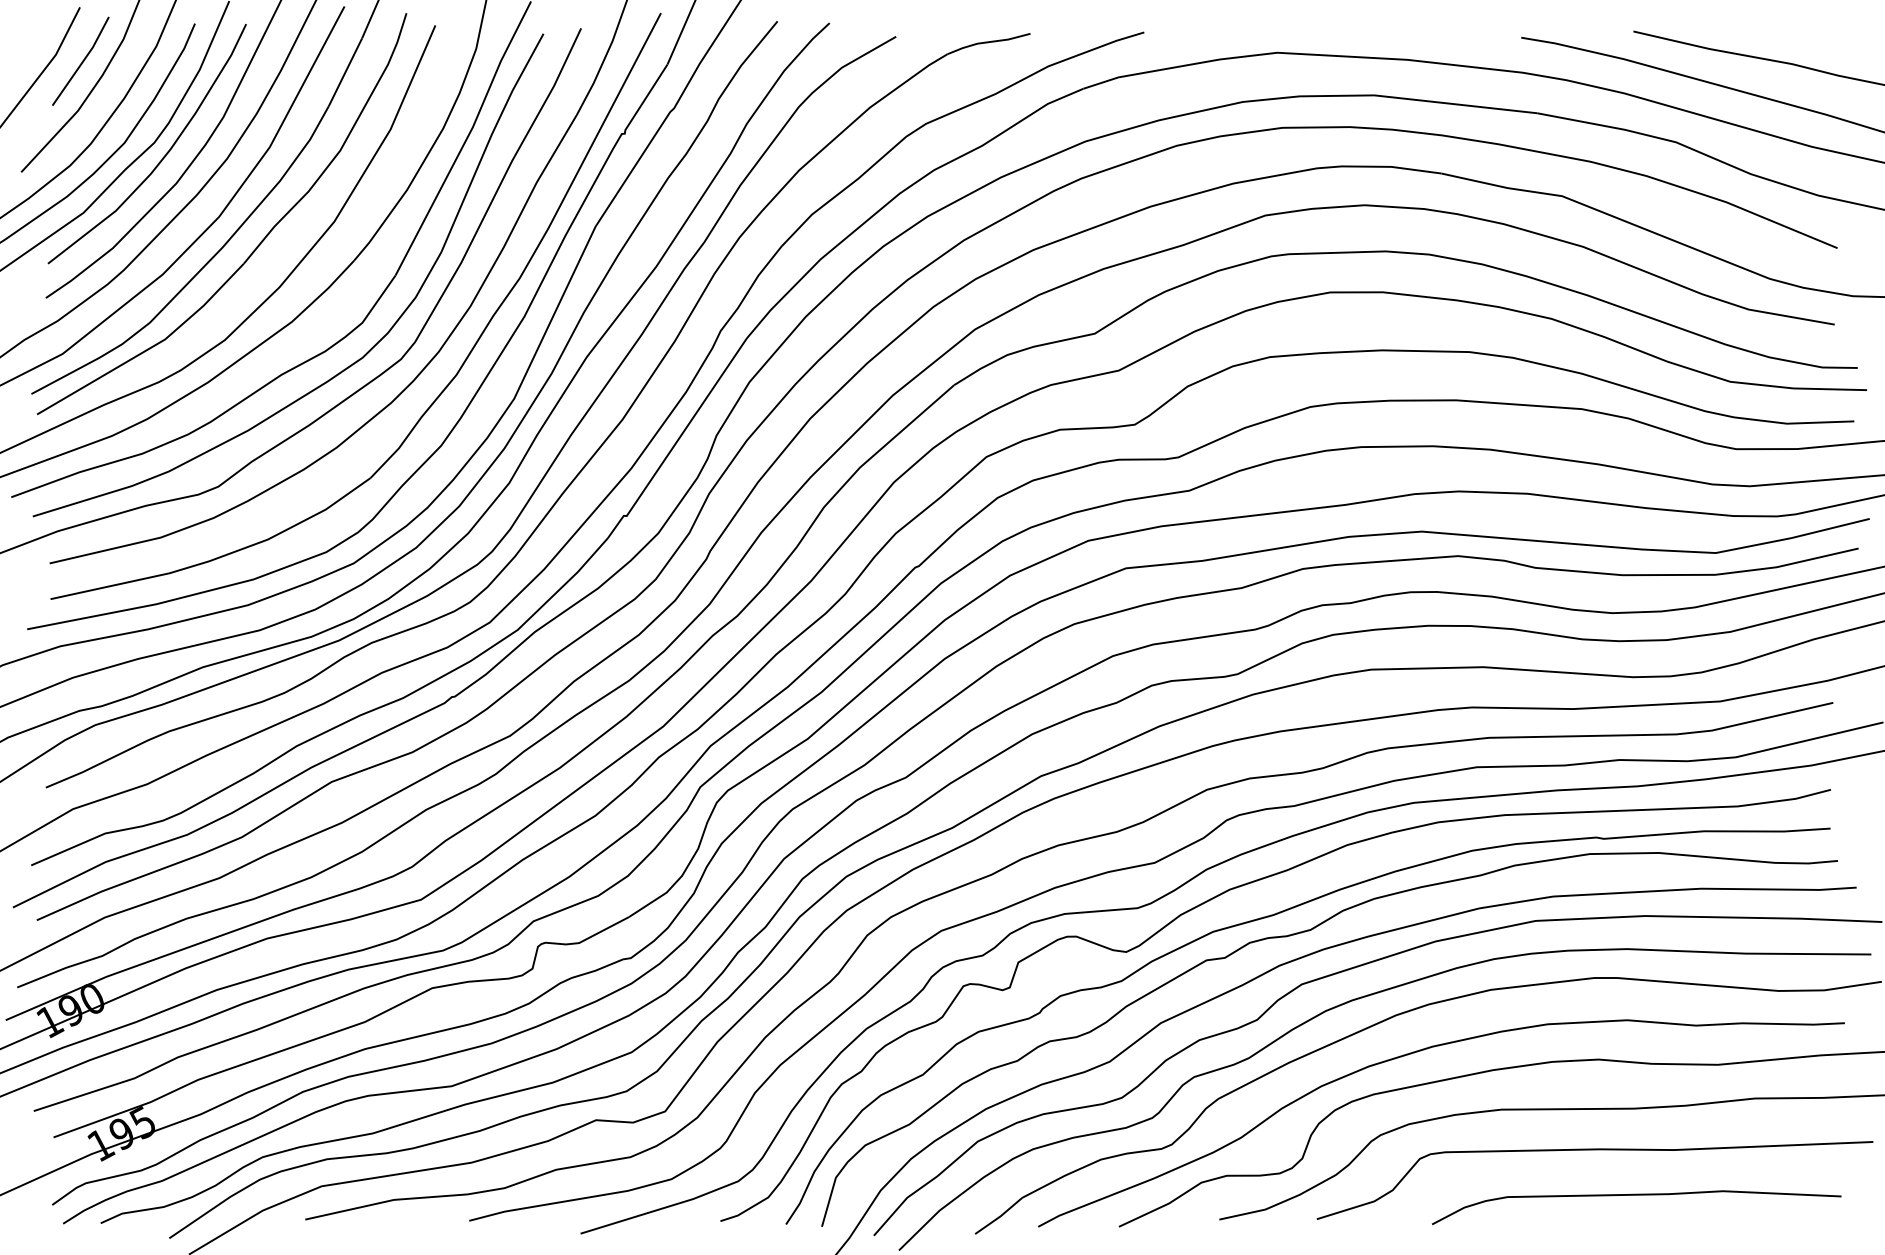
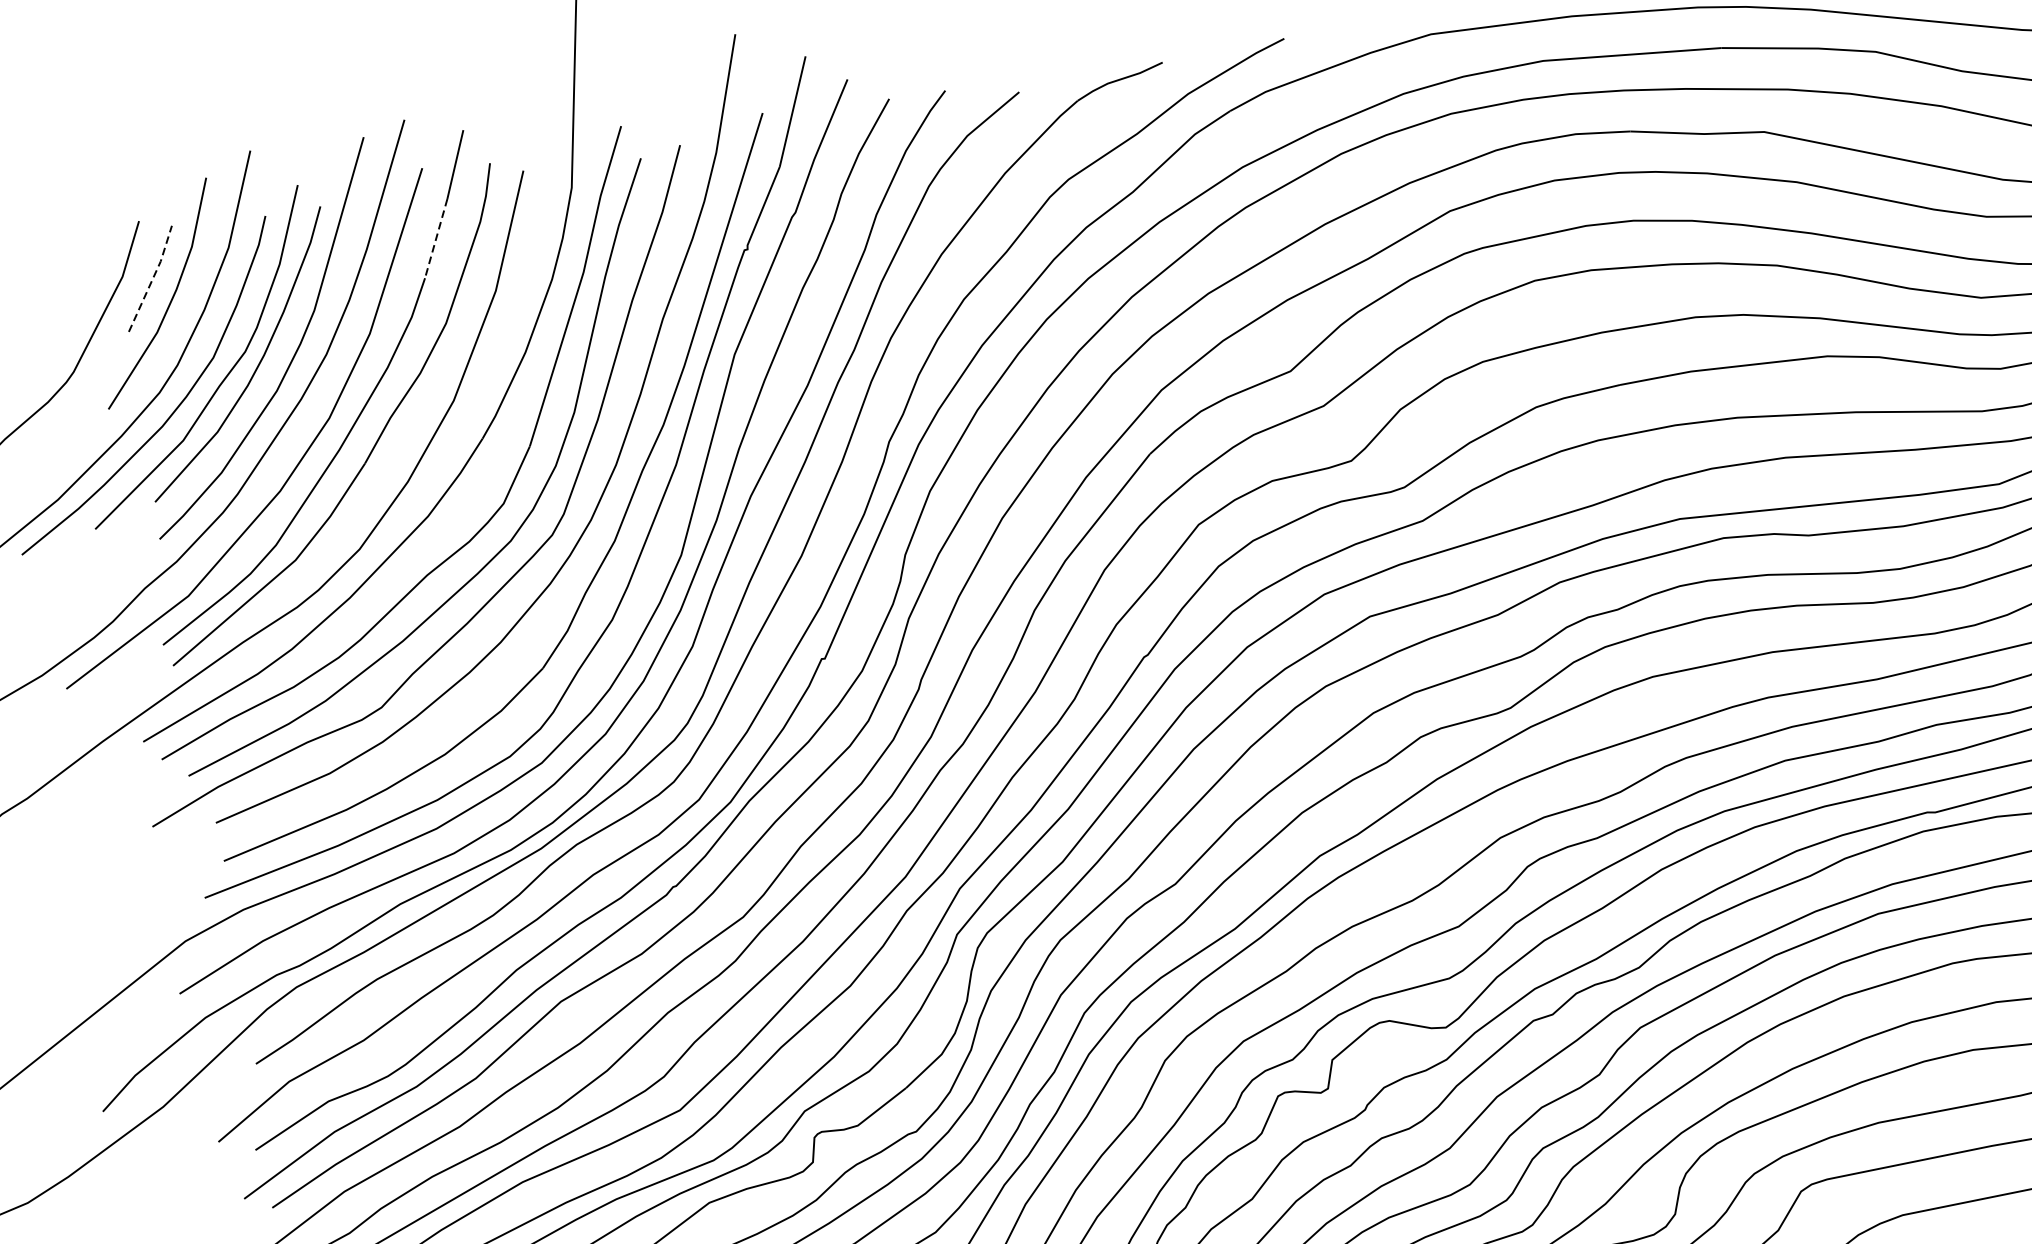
line: (83, 61) -> (153, 278), solid -> dashed
line: (345, 72) -> (436, 238), solid -> dashed

